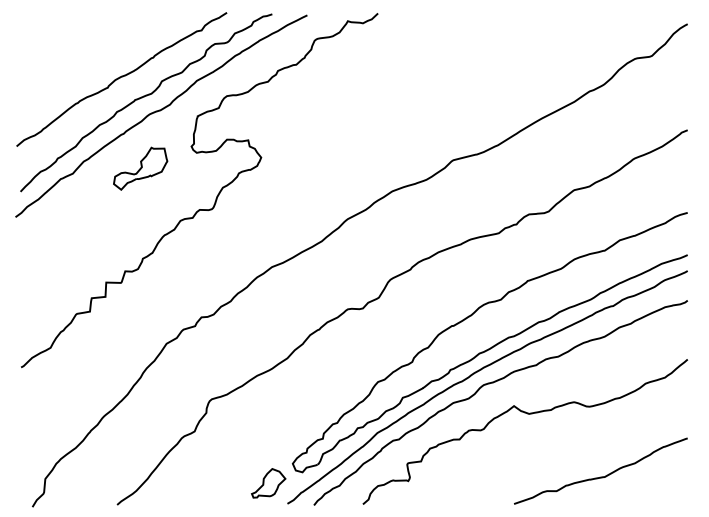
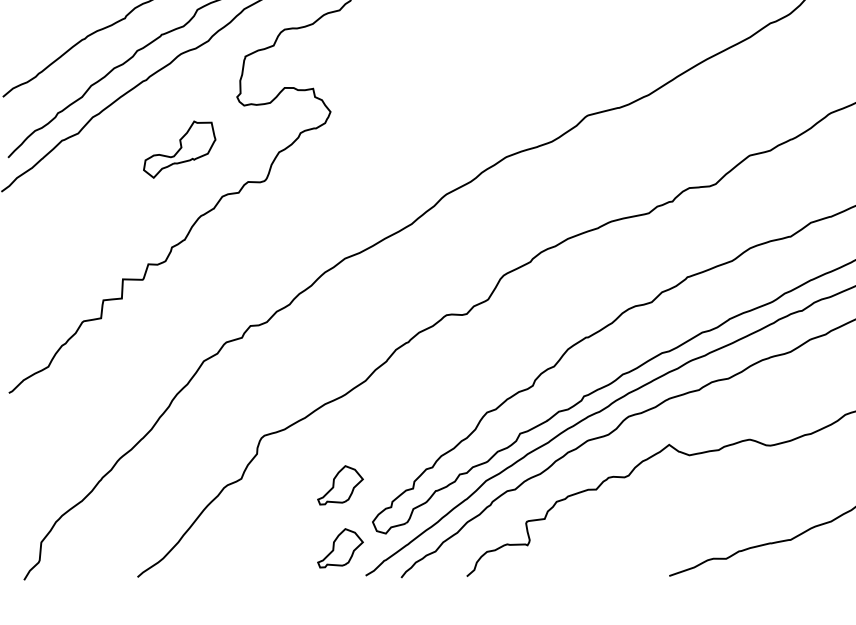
part: (140, 168) -> (179, 149), moved
part: (268, 436) -> (340, 485), added

